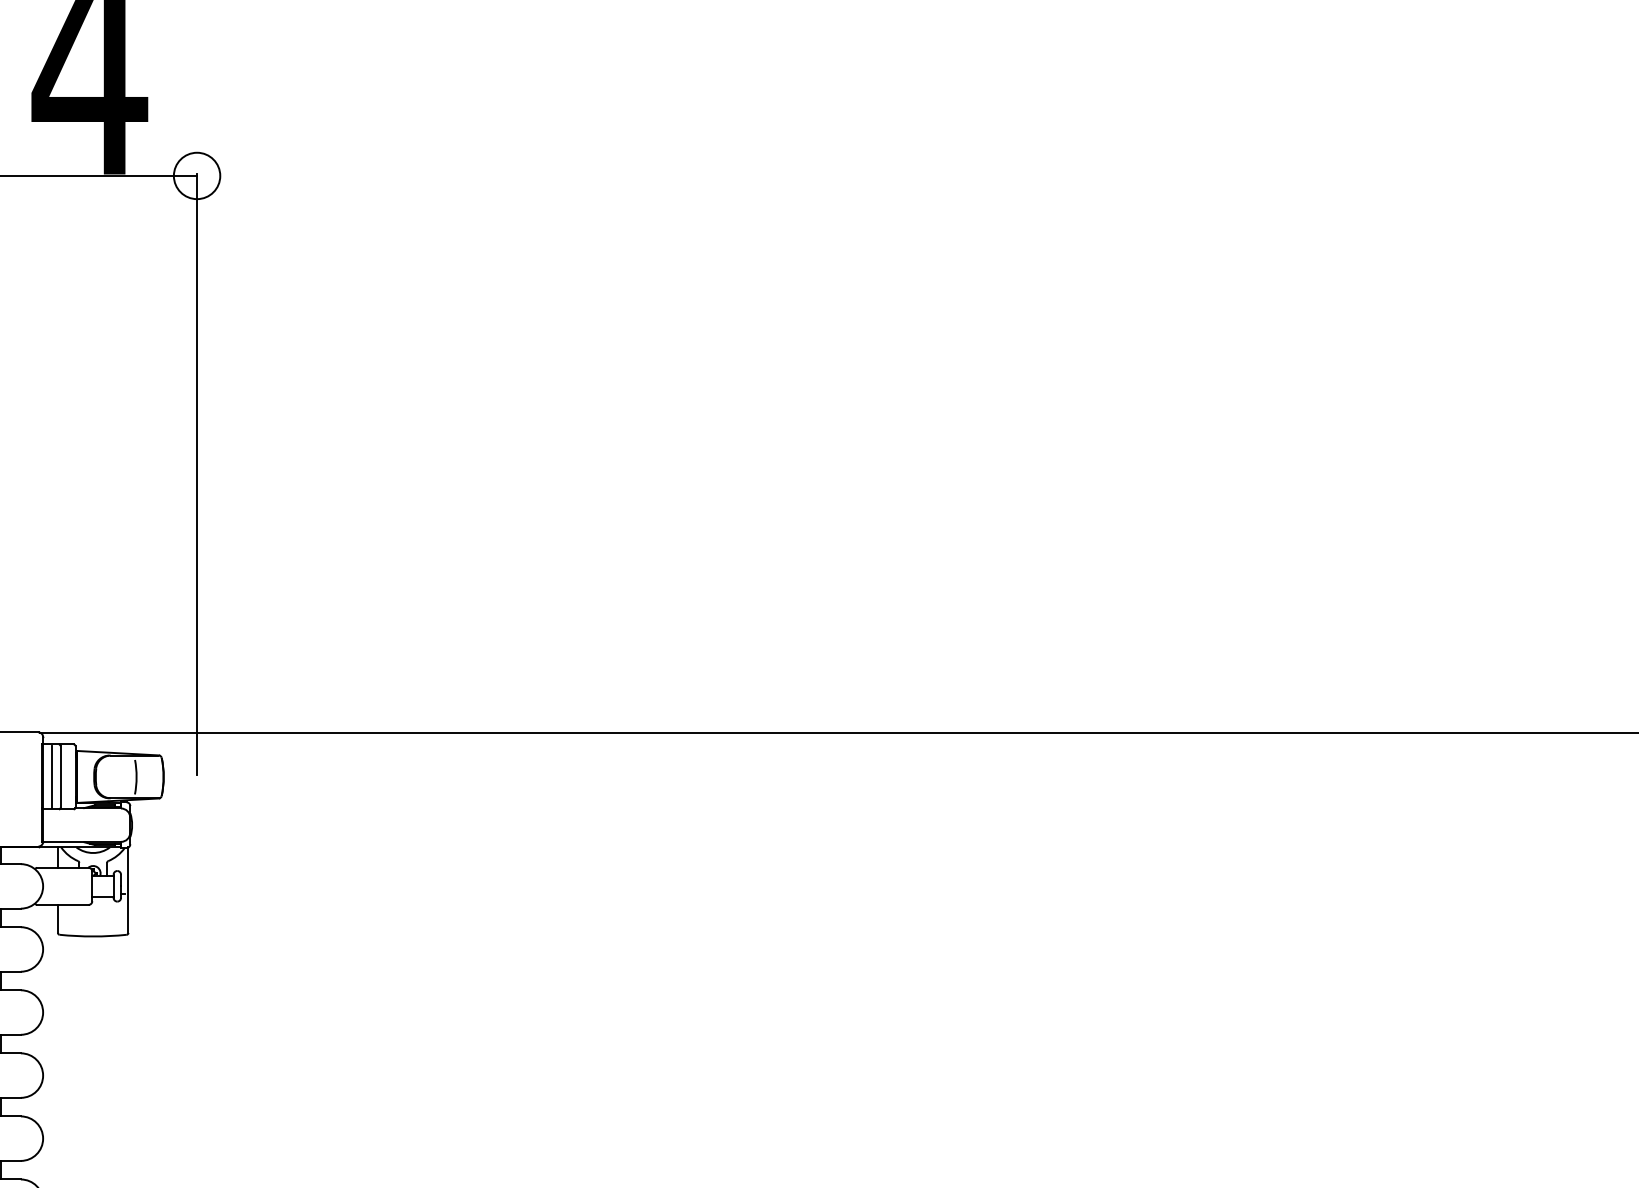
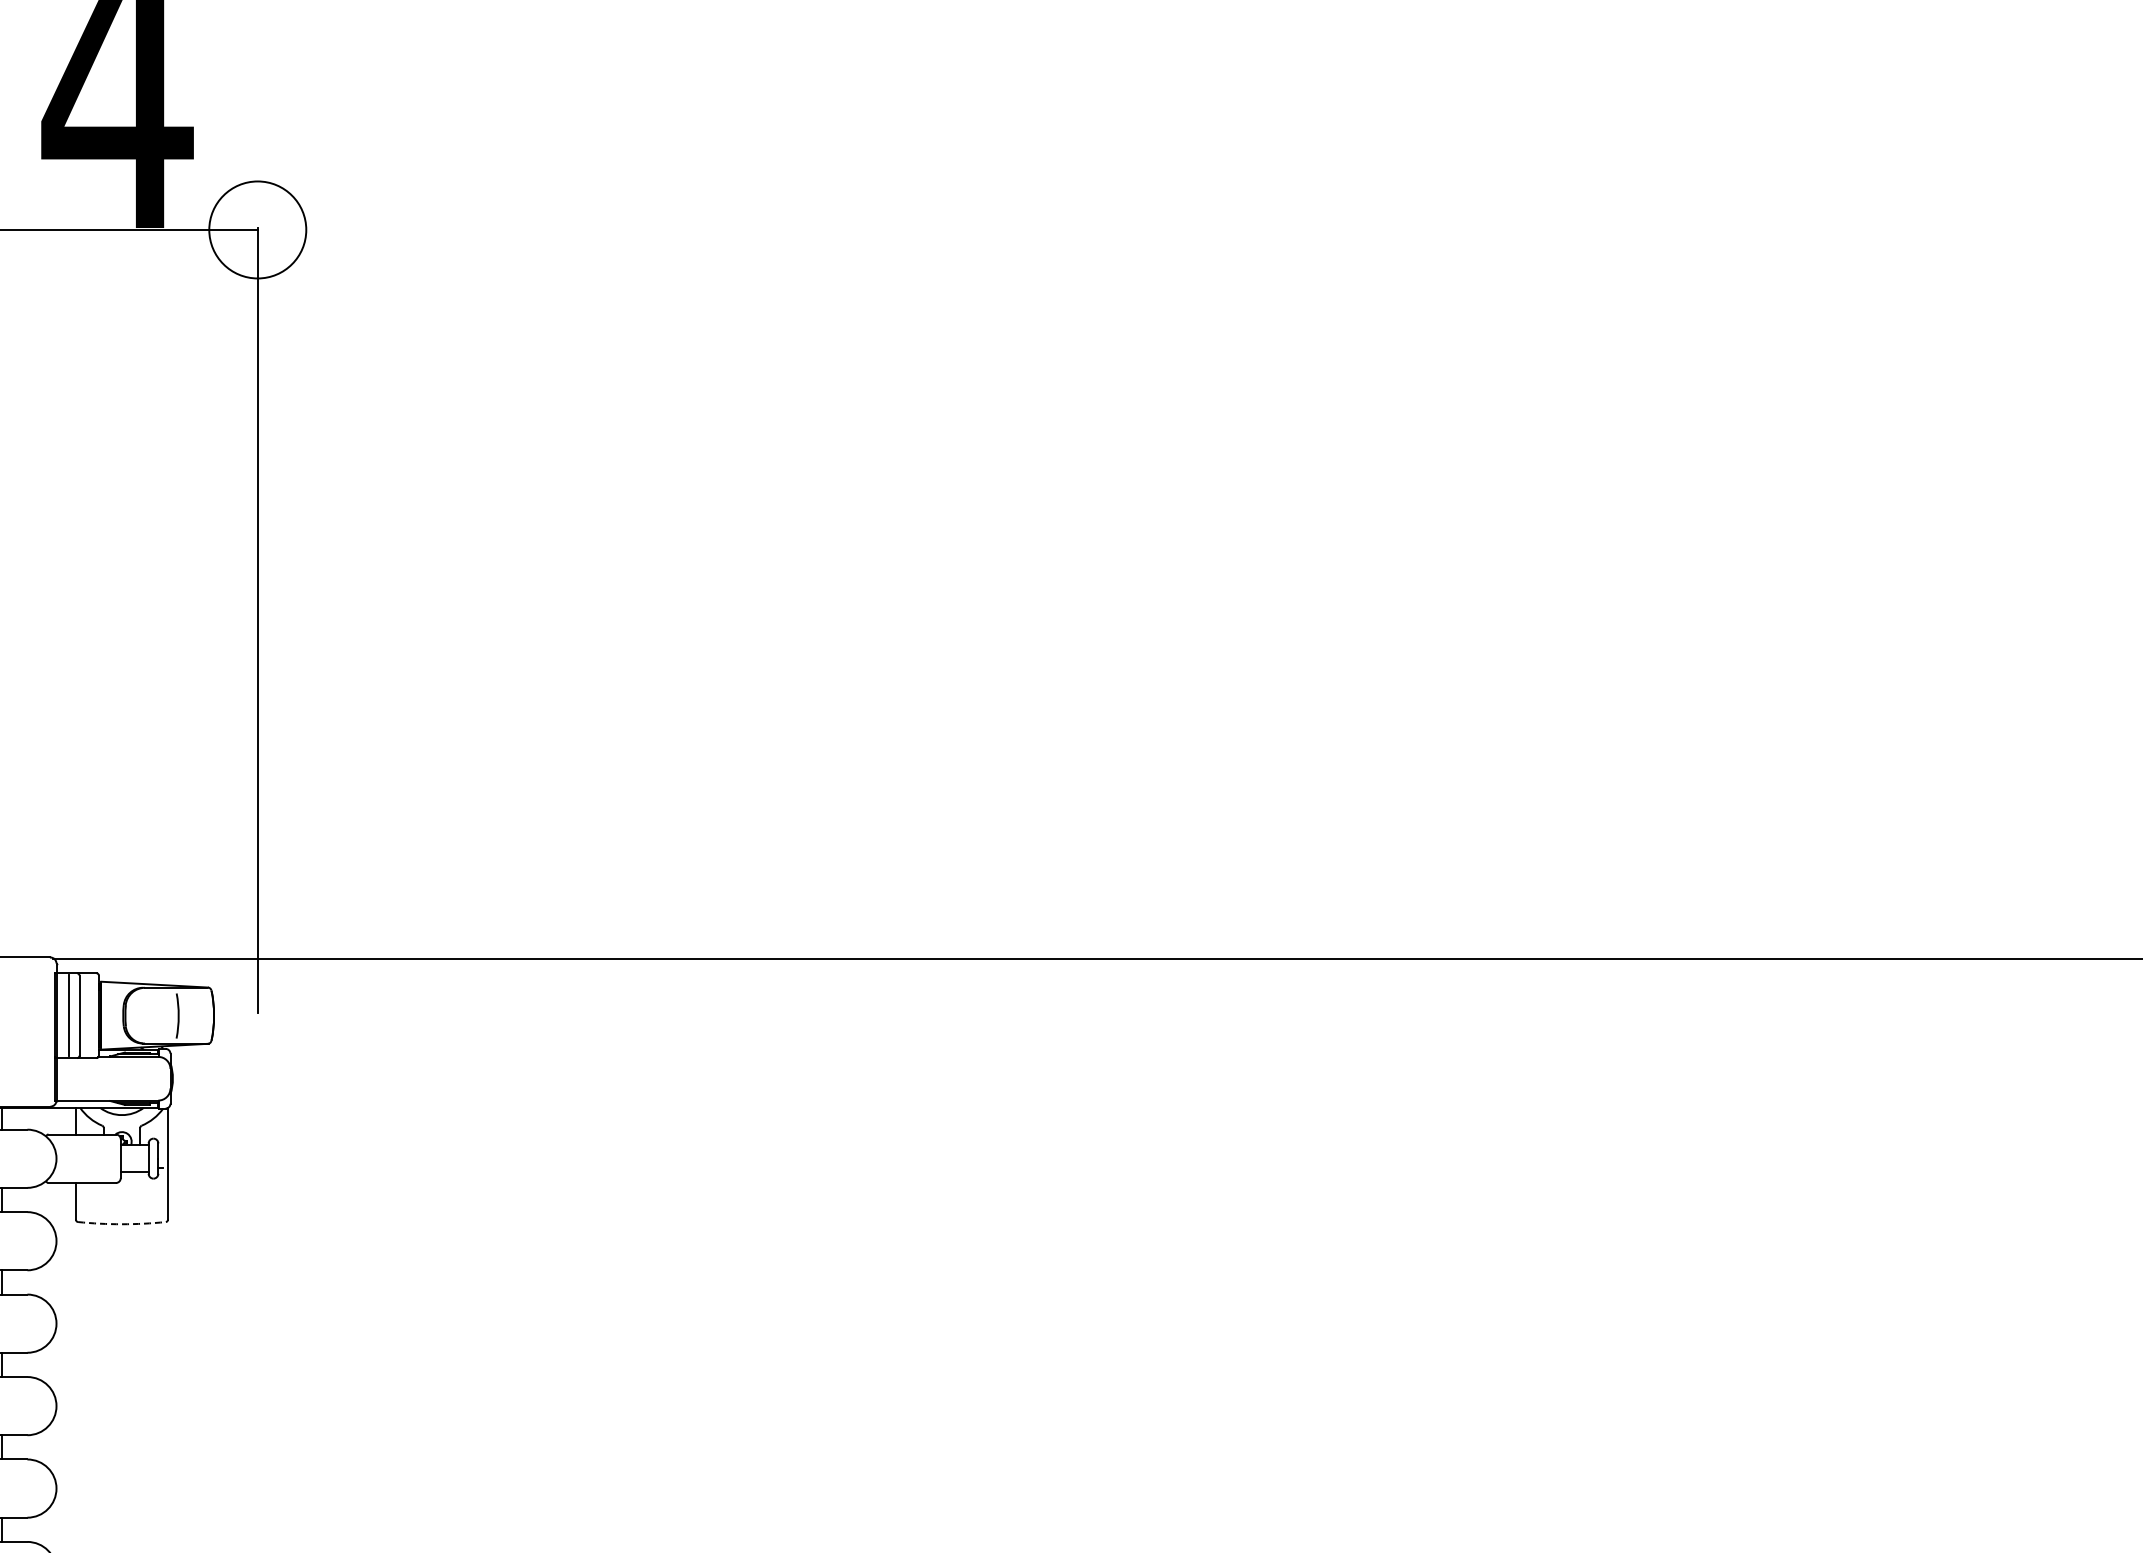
circle: (196, 175) -> (257, 229), size x1.6
arc: (92, 936) -> (121, 1224), solid -> dashed

